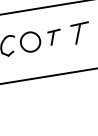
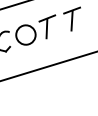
part: (53, 36) -> (47, 26), size x1.43

